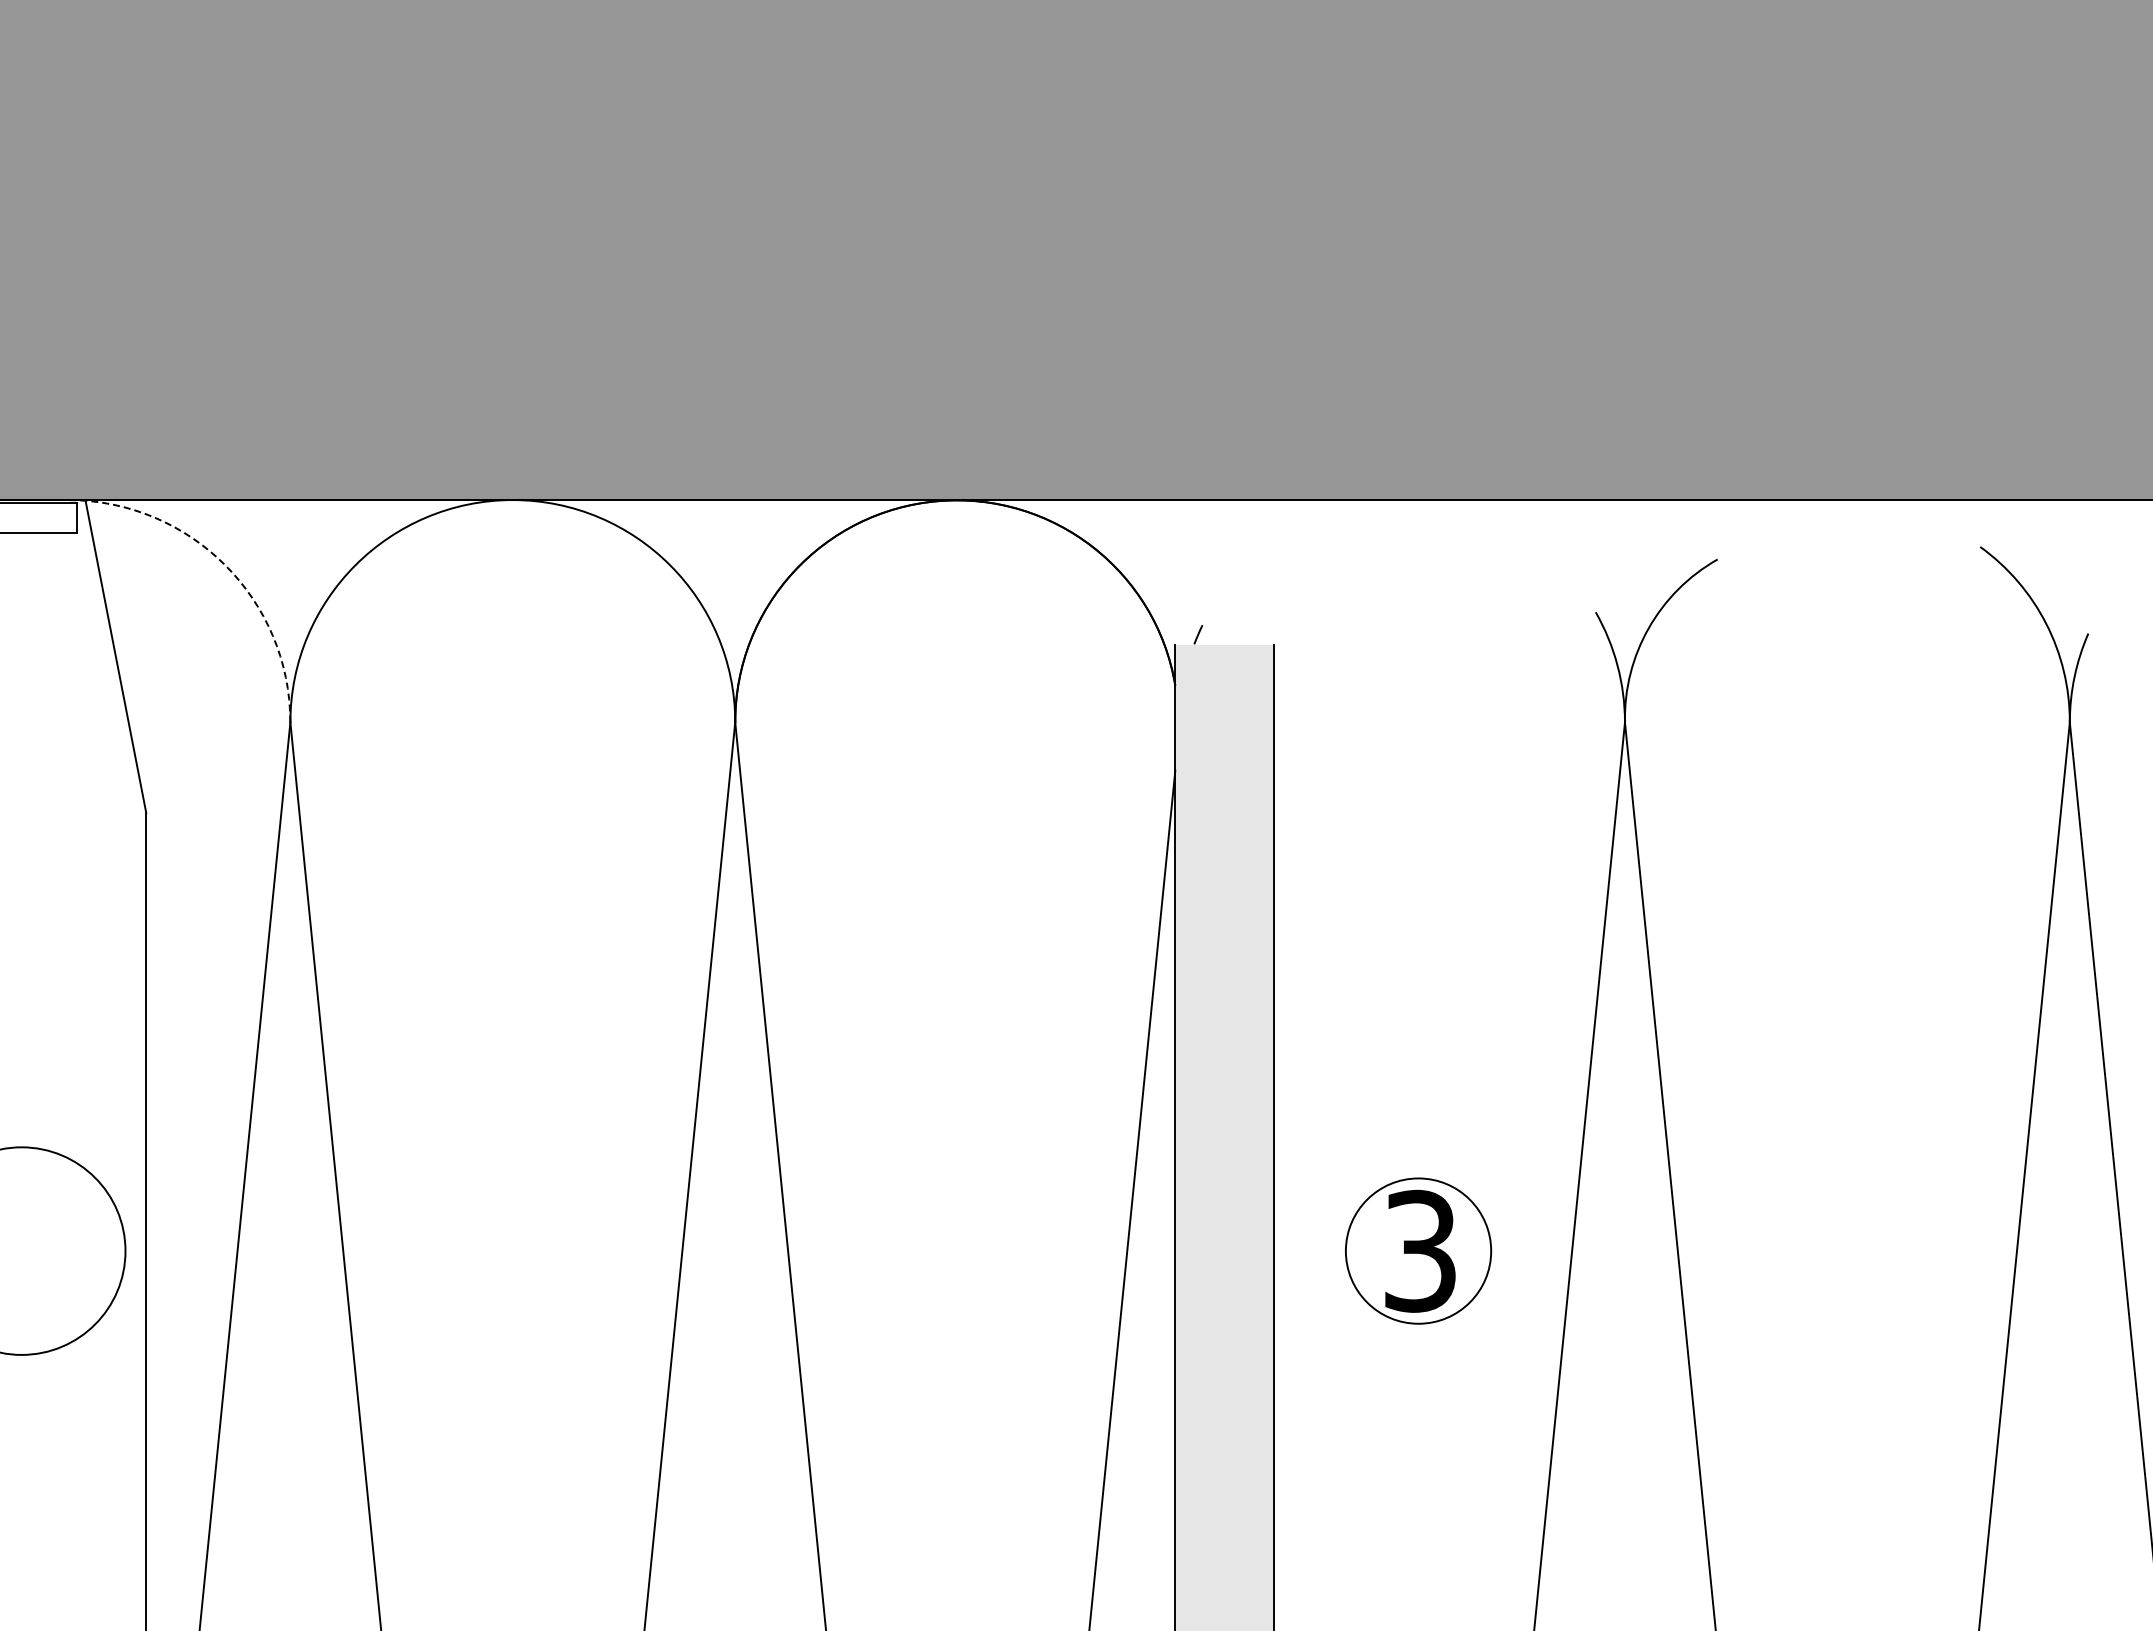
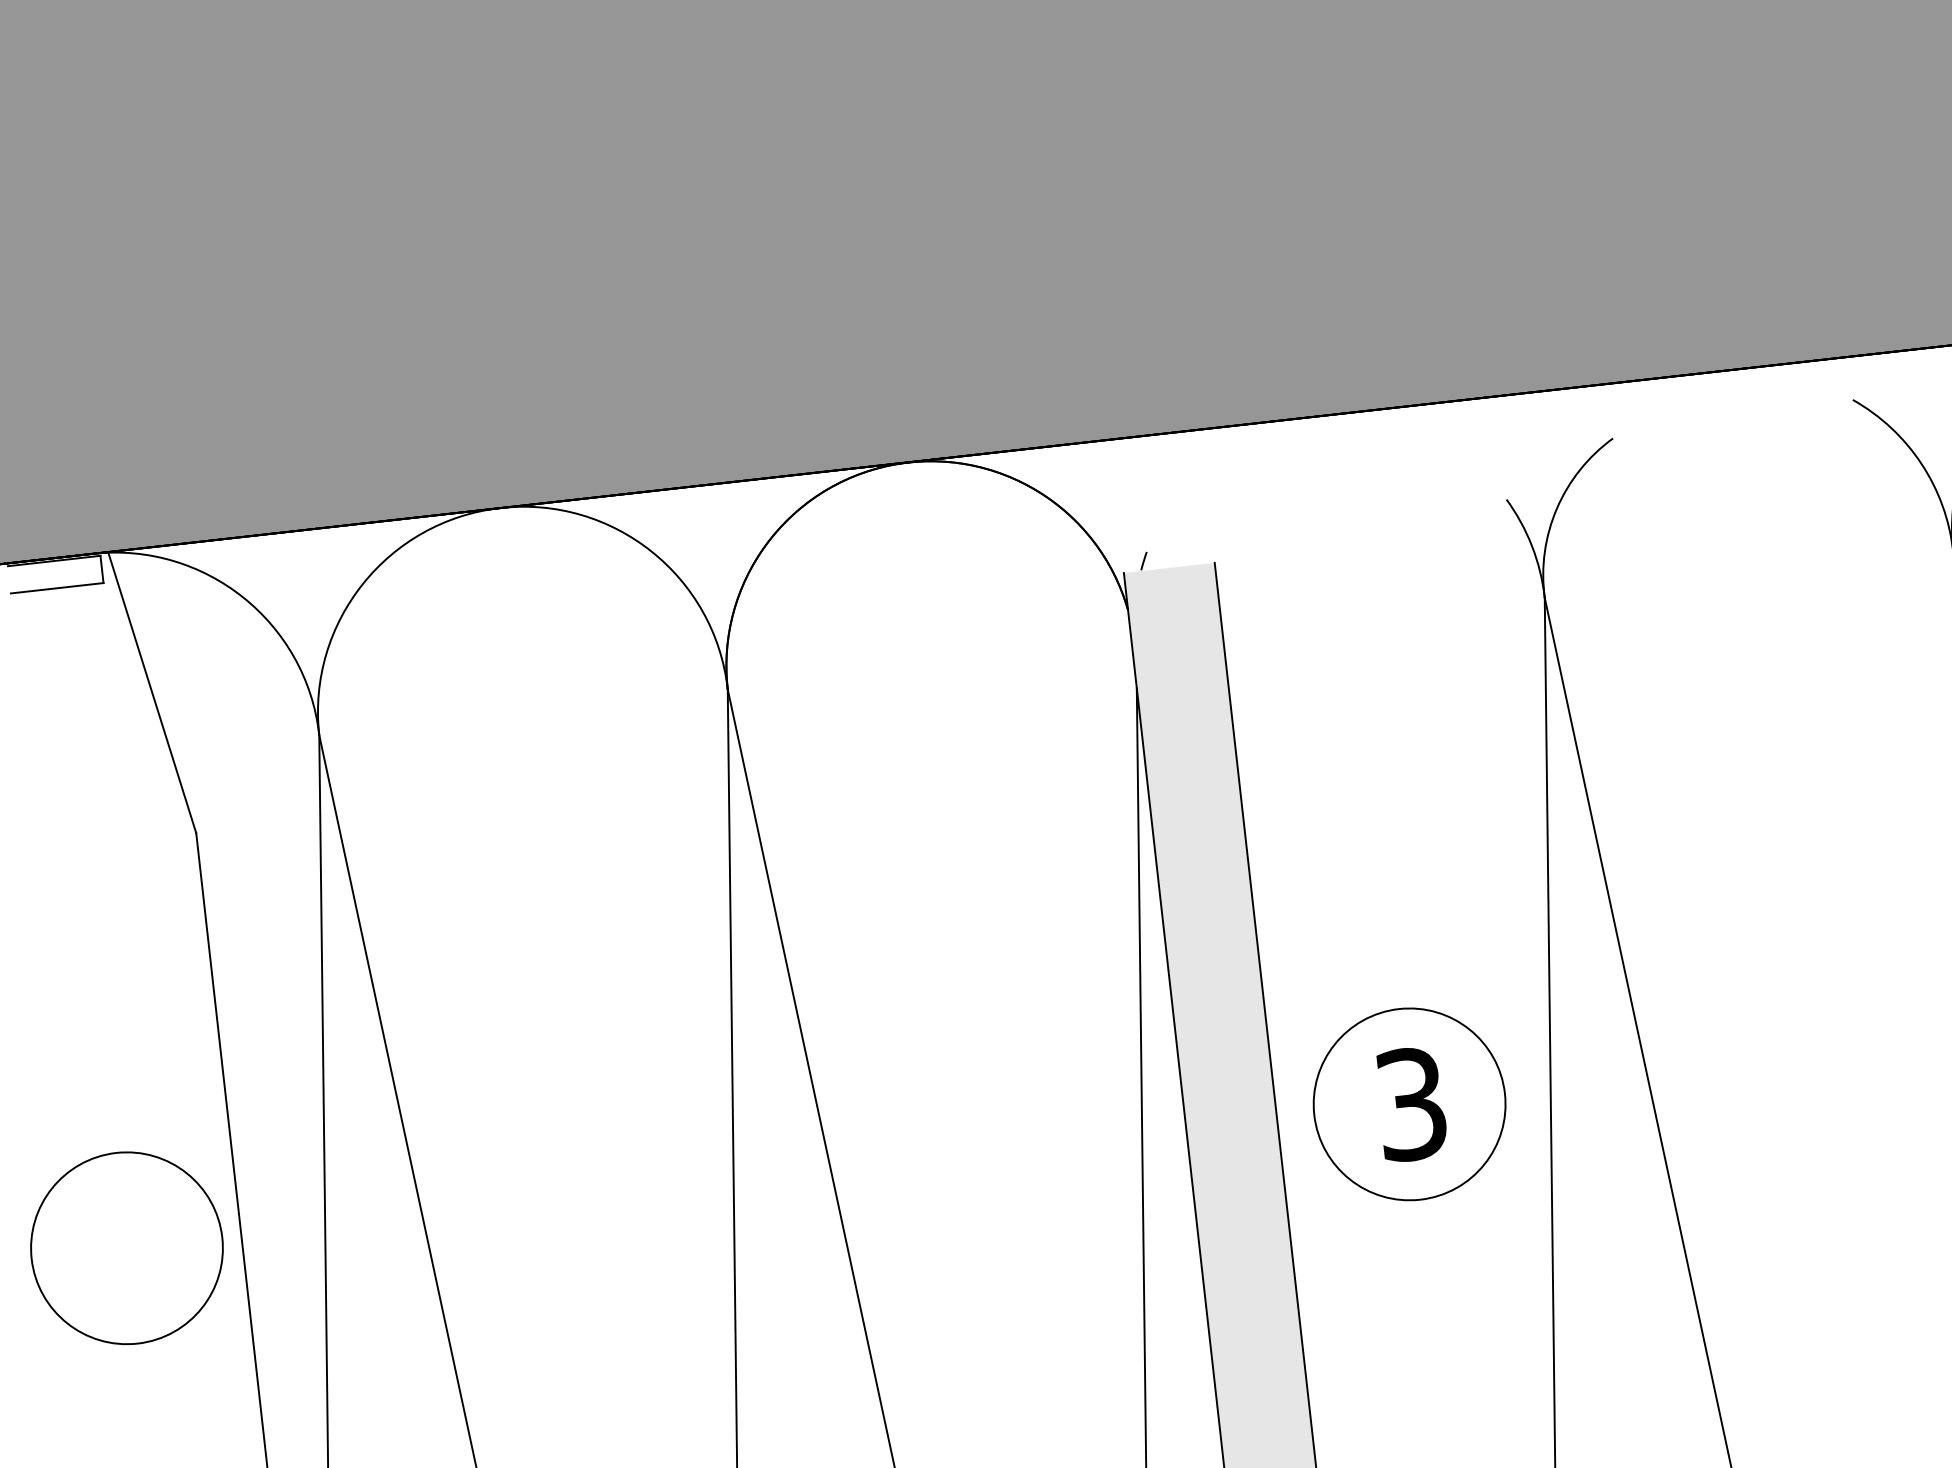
arc: (225, 565) -> (243, 597), dashed -> solid
circle: (1418, 1250) -> (1409, 1103), size x1.43

